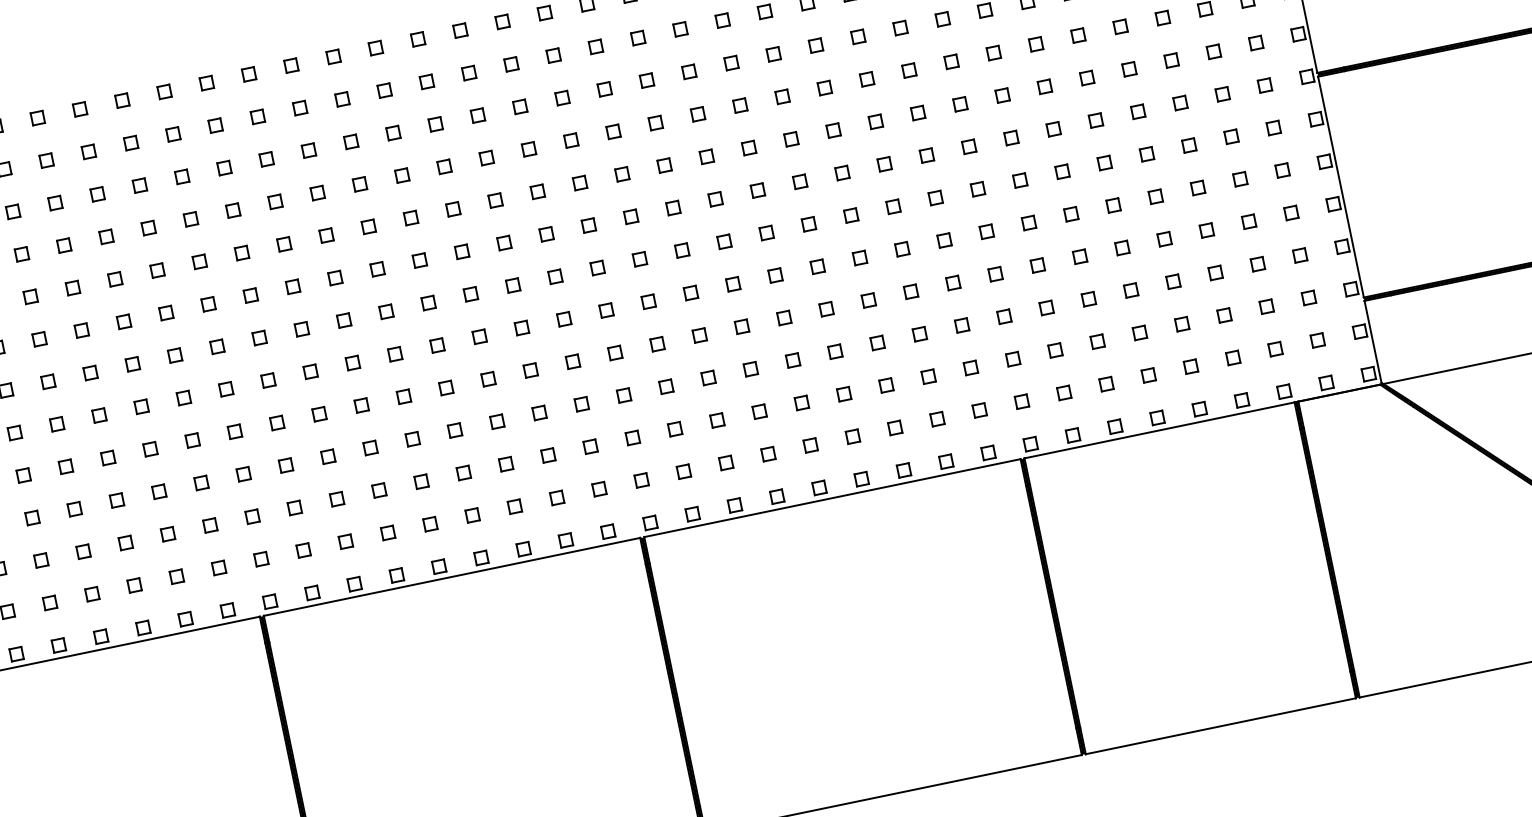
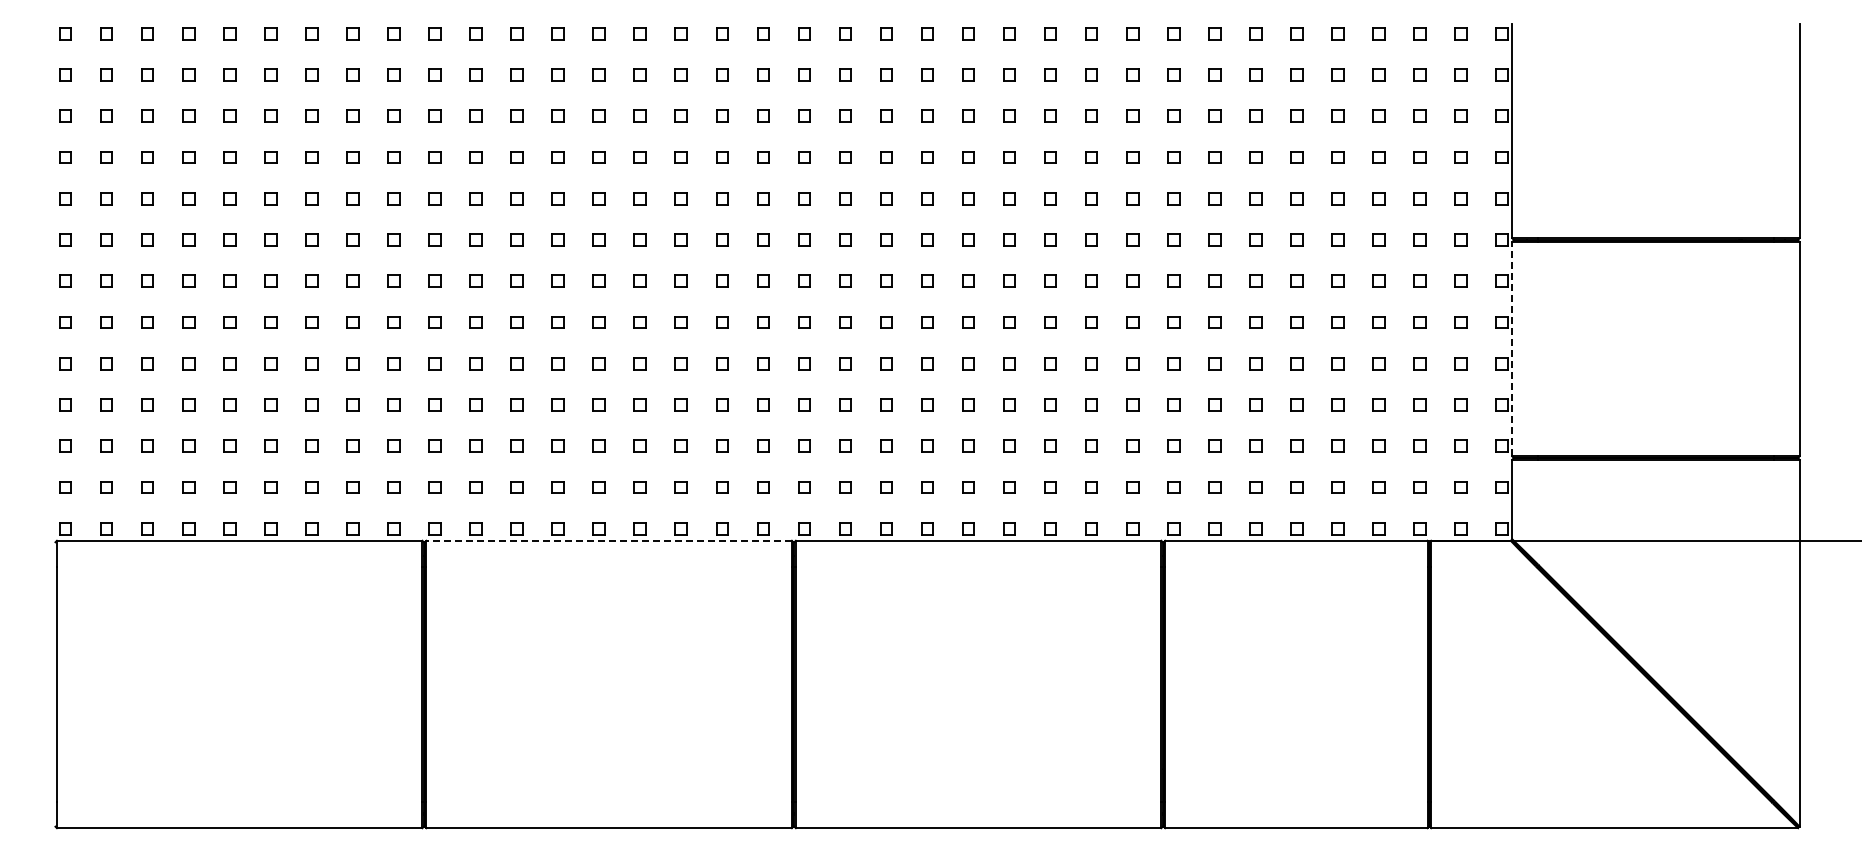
line: (1341, 186) -> (1512, 348), solid -> dashed
line: (452, 576) -> (609, 540), solid -> dashed

